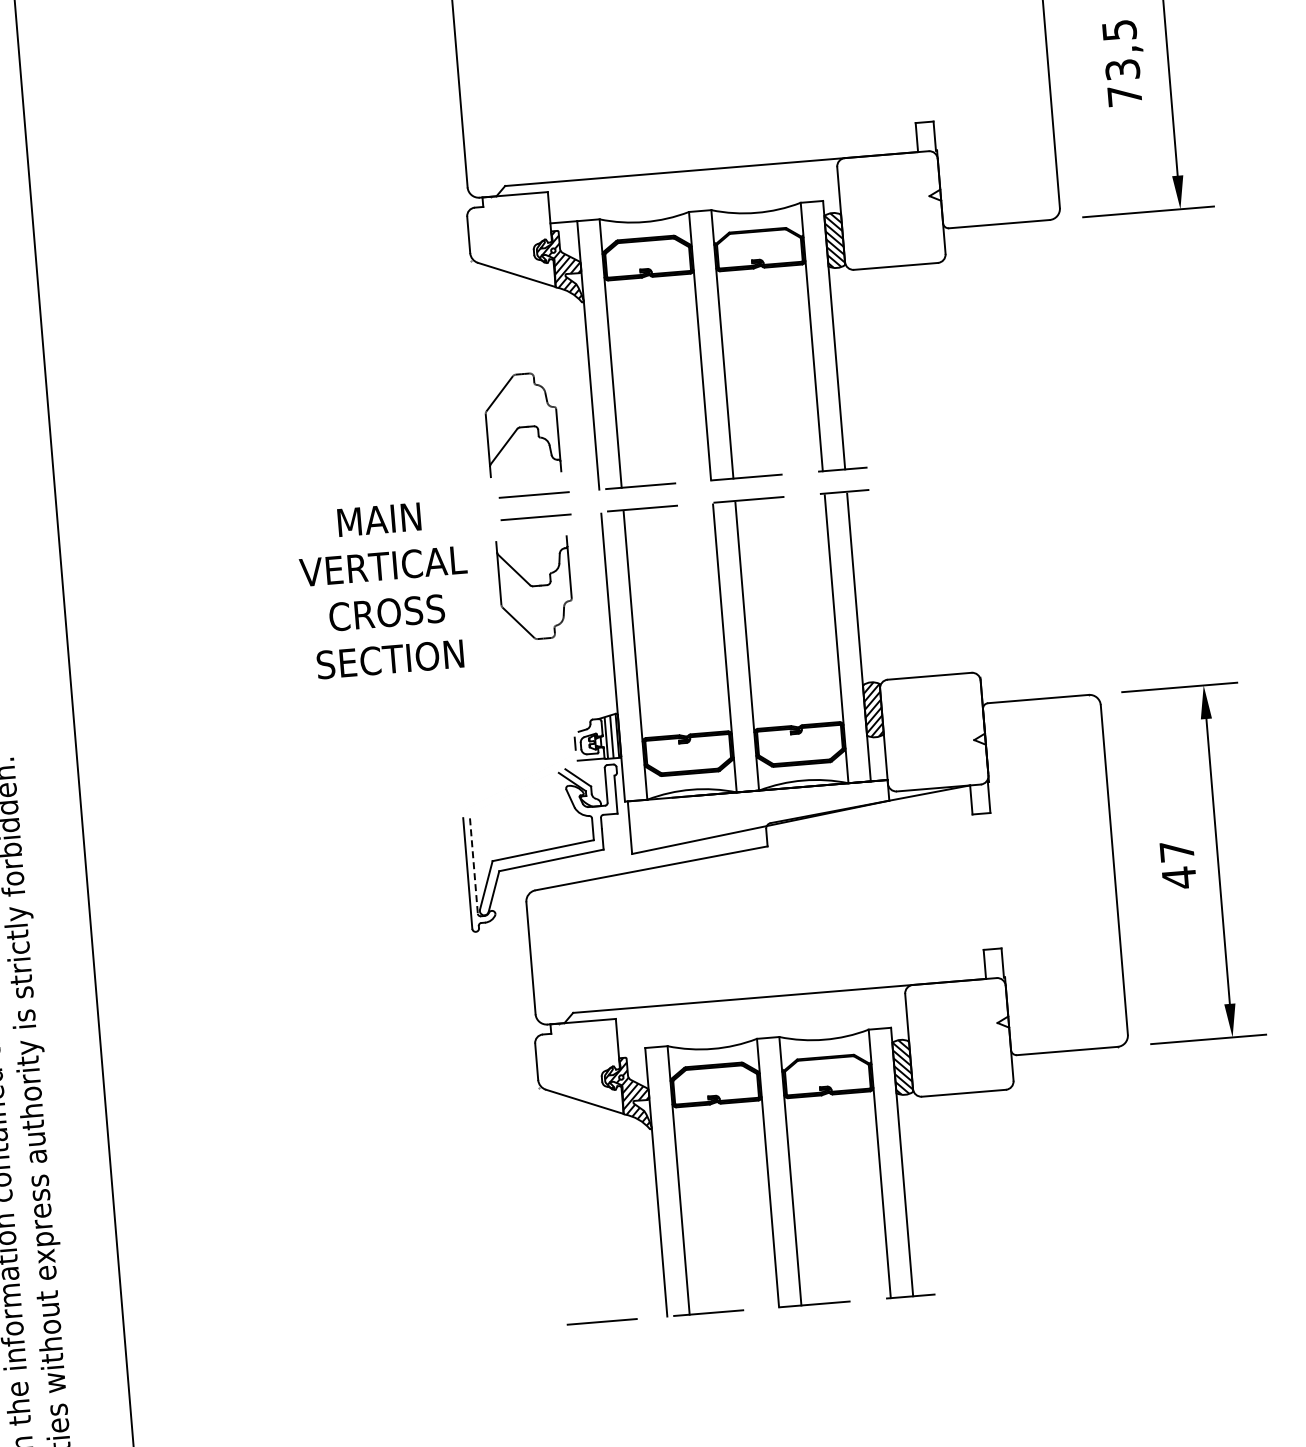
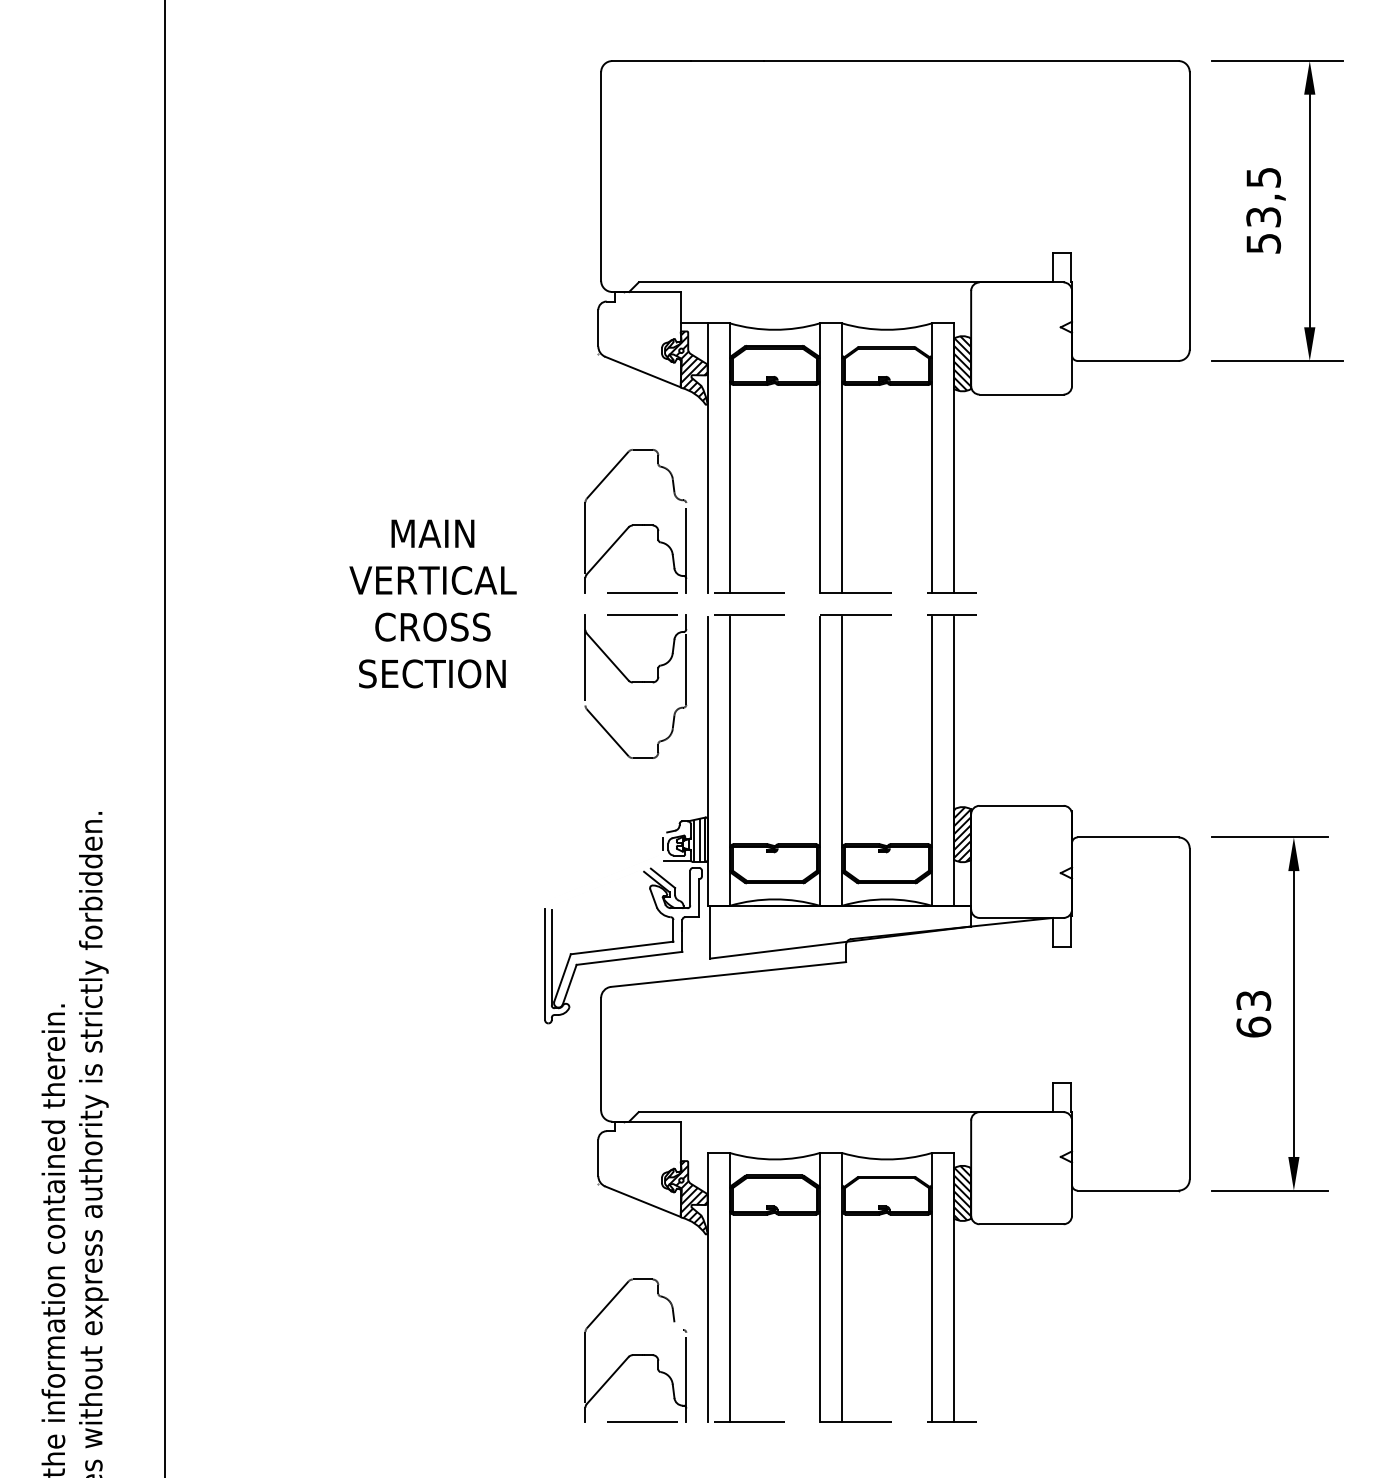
text: (1124, 95) -> (1263, 243), 73,5 -> 53,5
part: (521, 424) -> (635, 521), size x1.43
part: (535, 588) -> (635, 686), size x1.43
text: (384, 589) -> (432, 603), moved
line: (473, 865) -> (551, 957), dashed -> solid
text: (1177, 865) -> (1253, 1014), 47 -> 63
part: (589, 1250) -> (635, 1350), added

